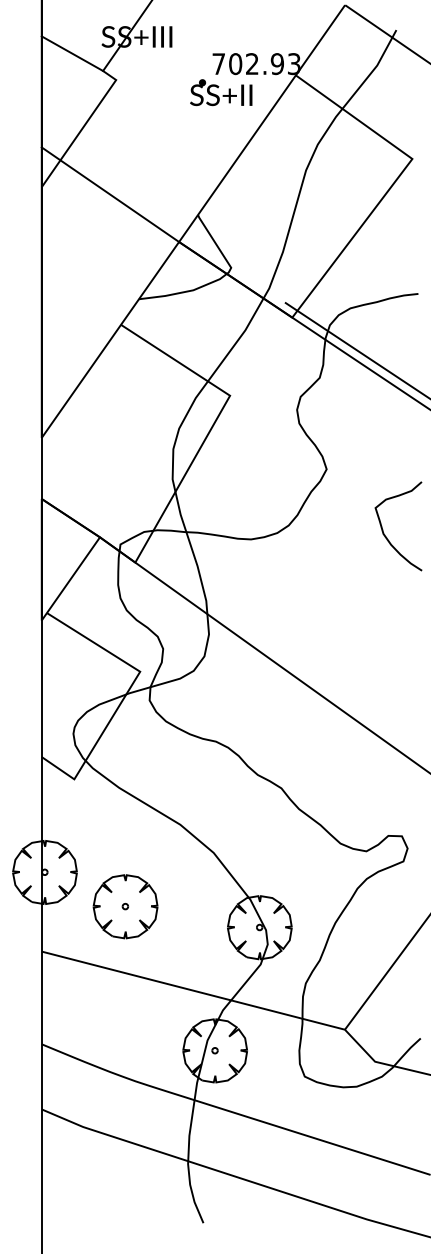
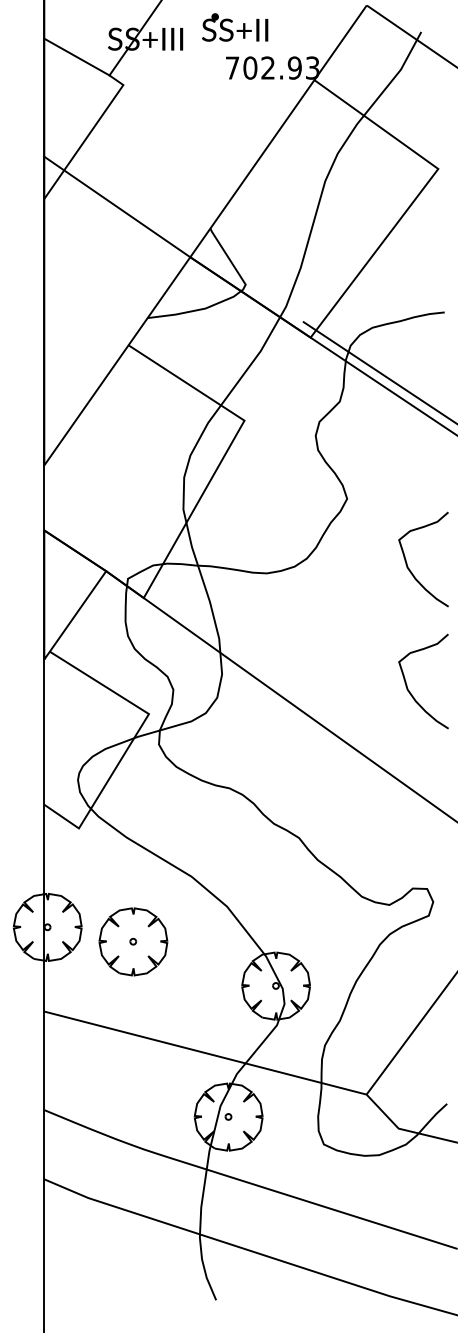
part: (221, 92) -> (235, 27), moved
curve: (383, 643) -> (407, 684), added
part: (125, 906) -> (133, 941), moved

